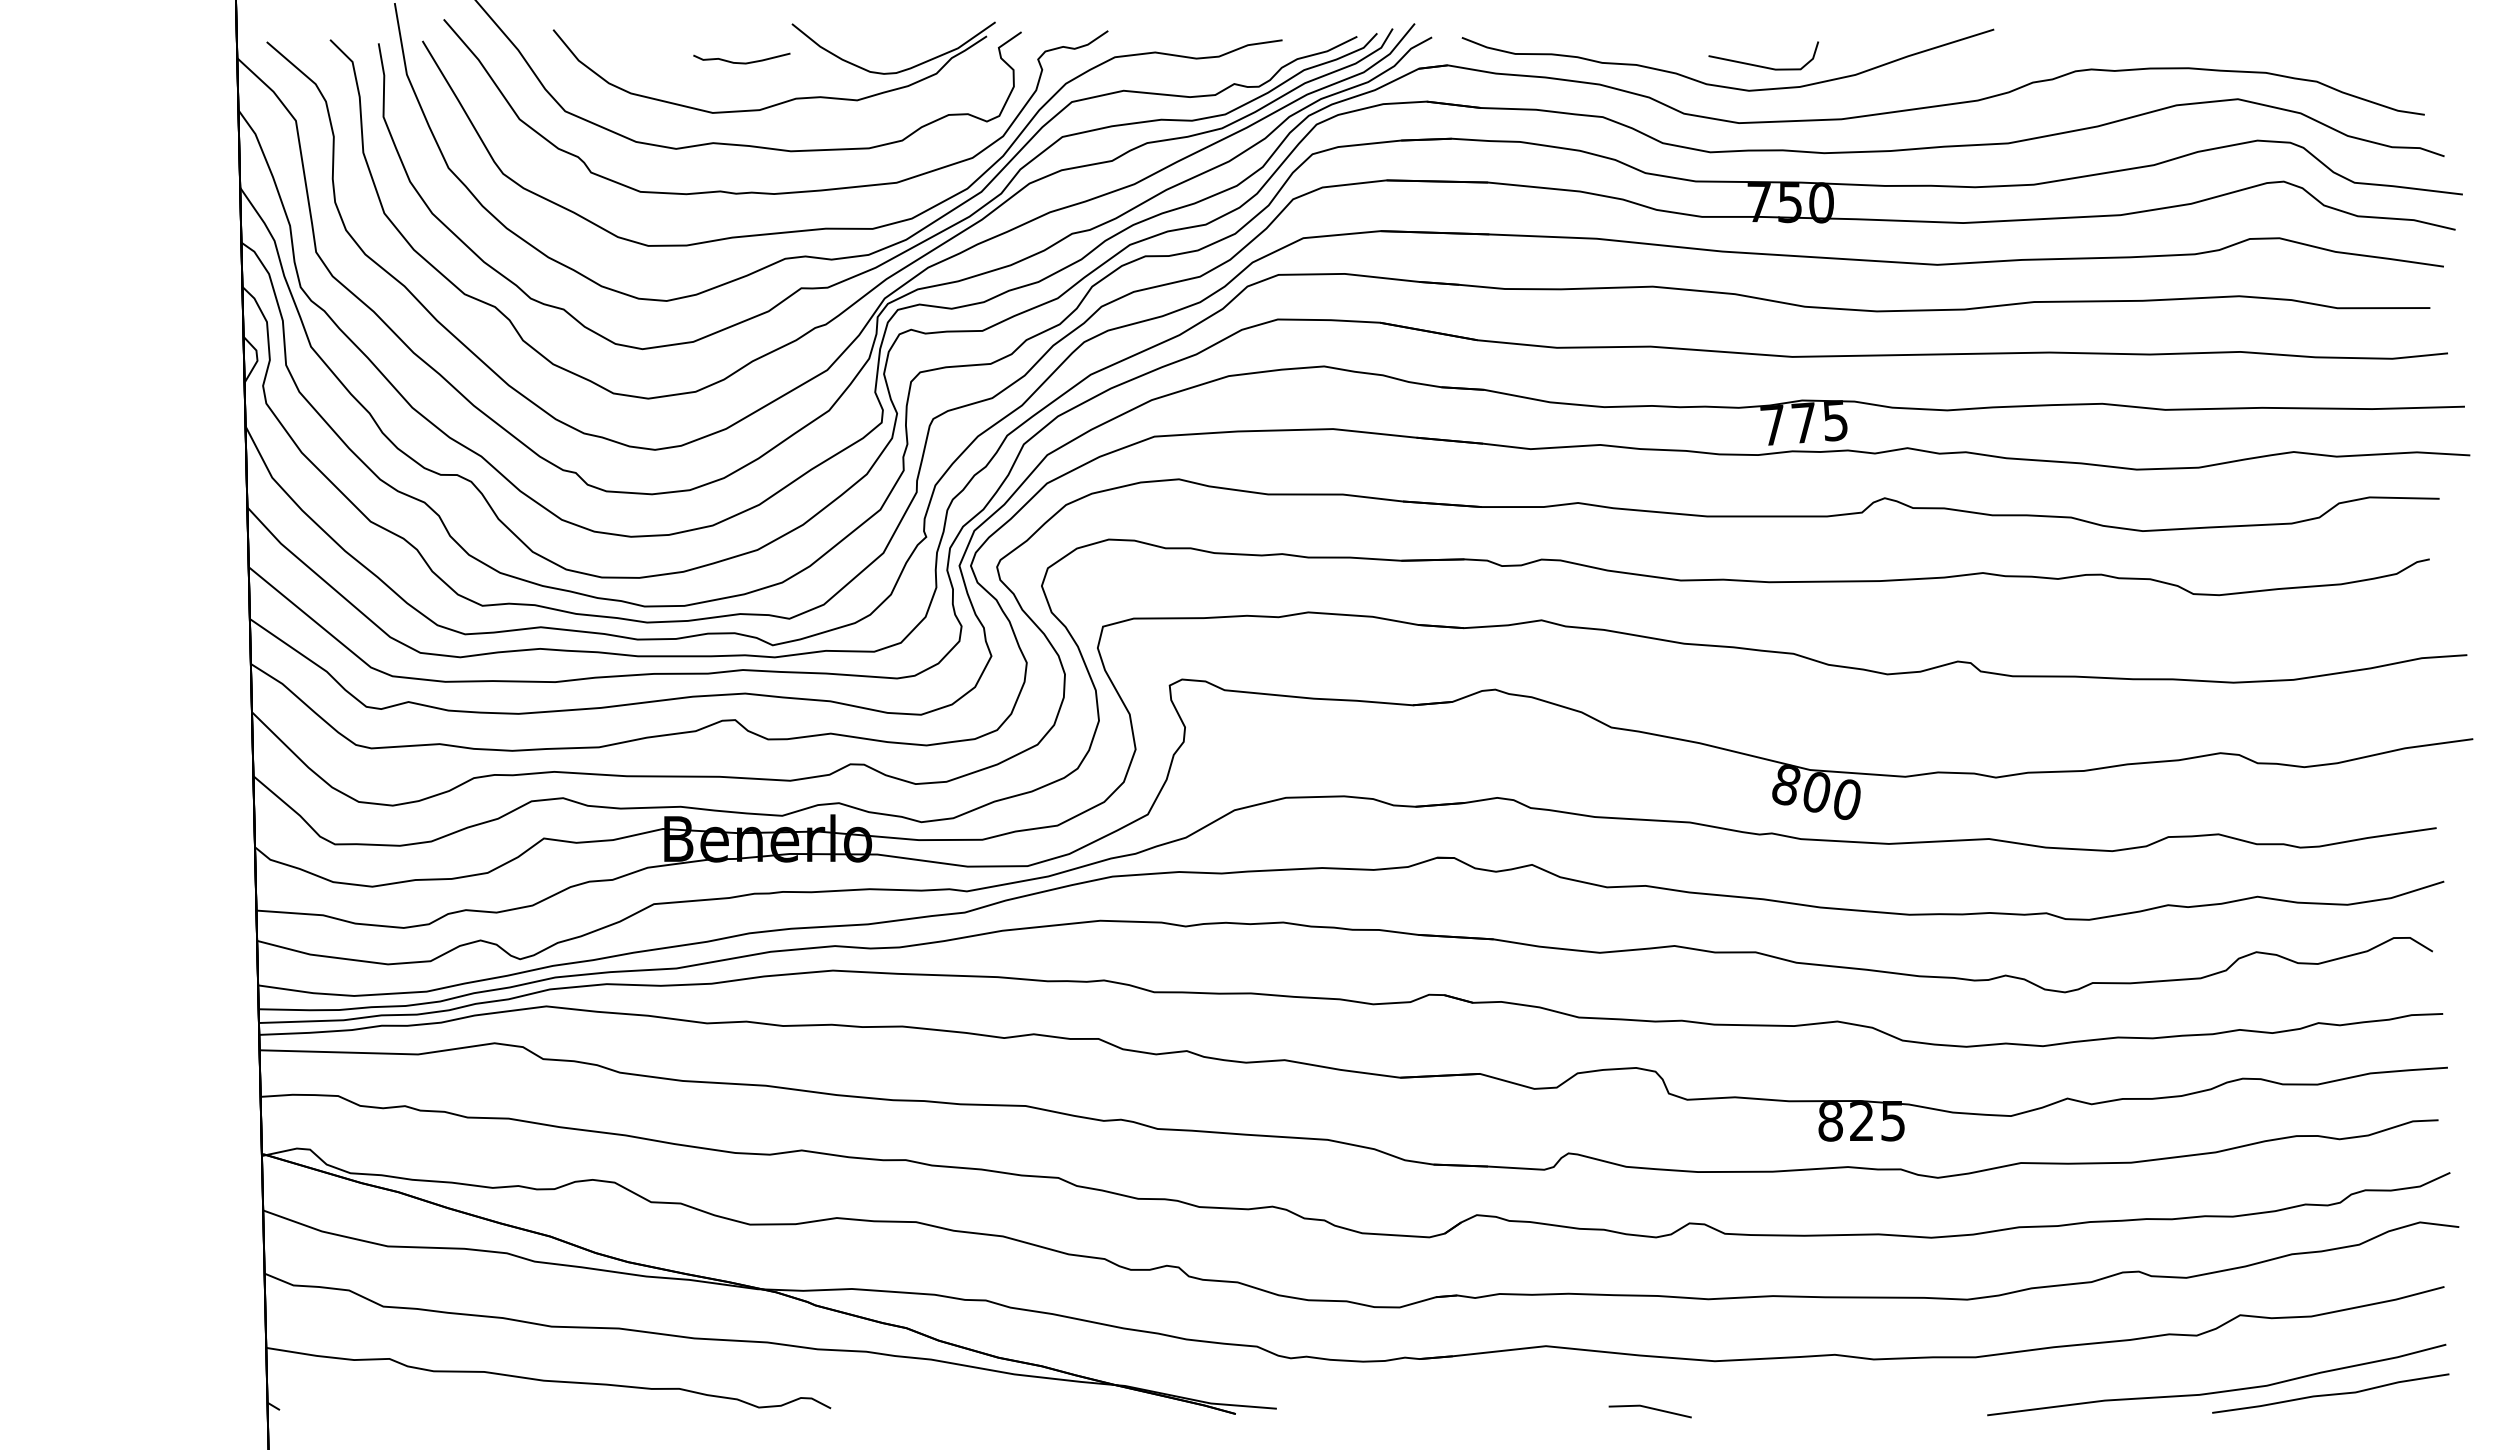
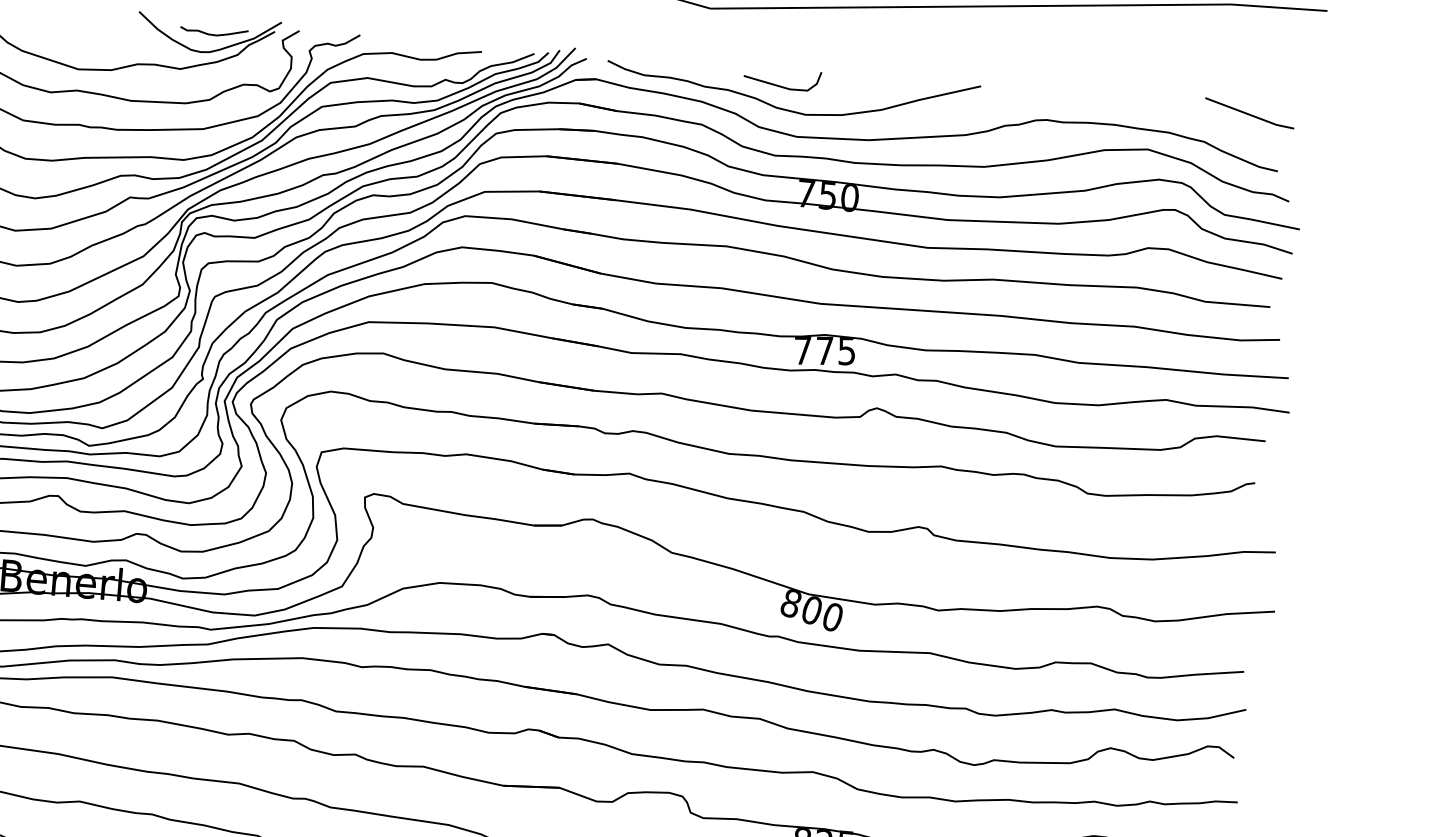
line: (2377, 36) -> (1249, 113), added
curve: (741, 62) -> (213, 34), moved
line: (1761, 65) -> (780, 85), moved

